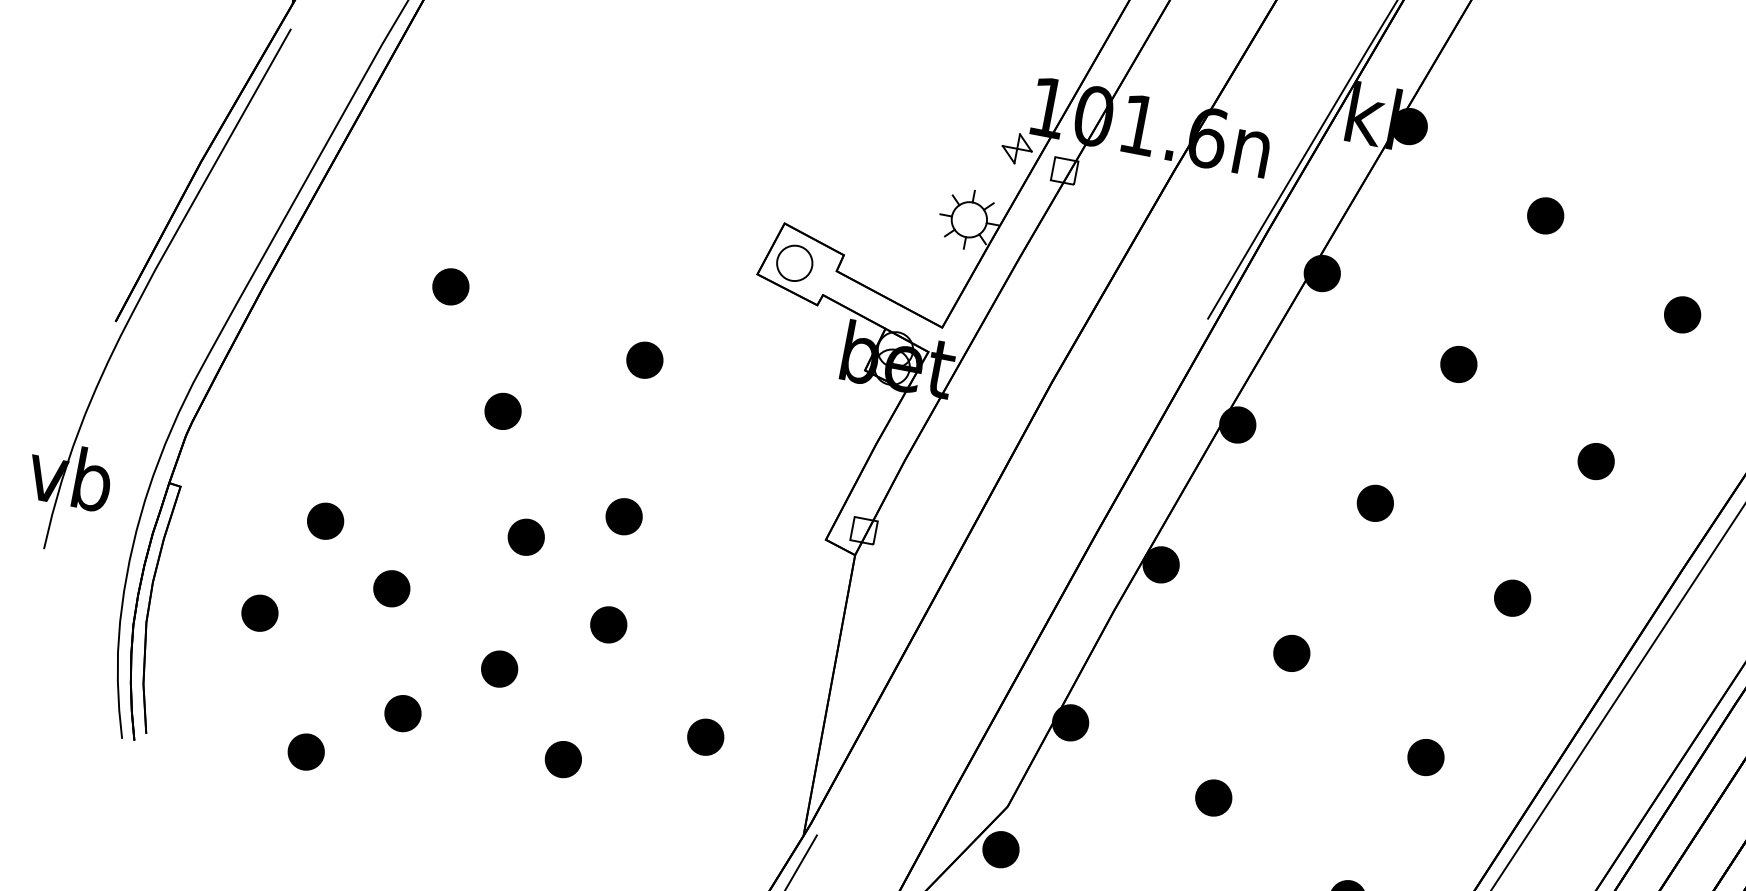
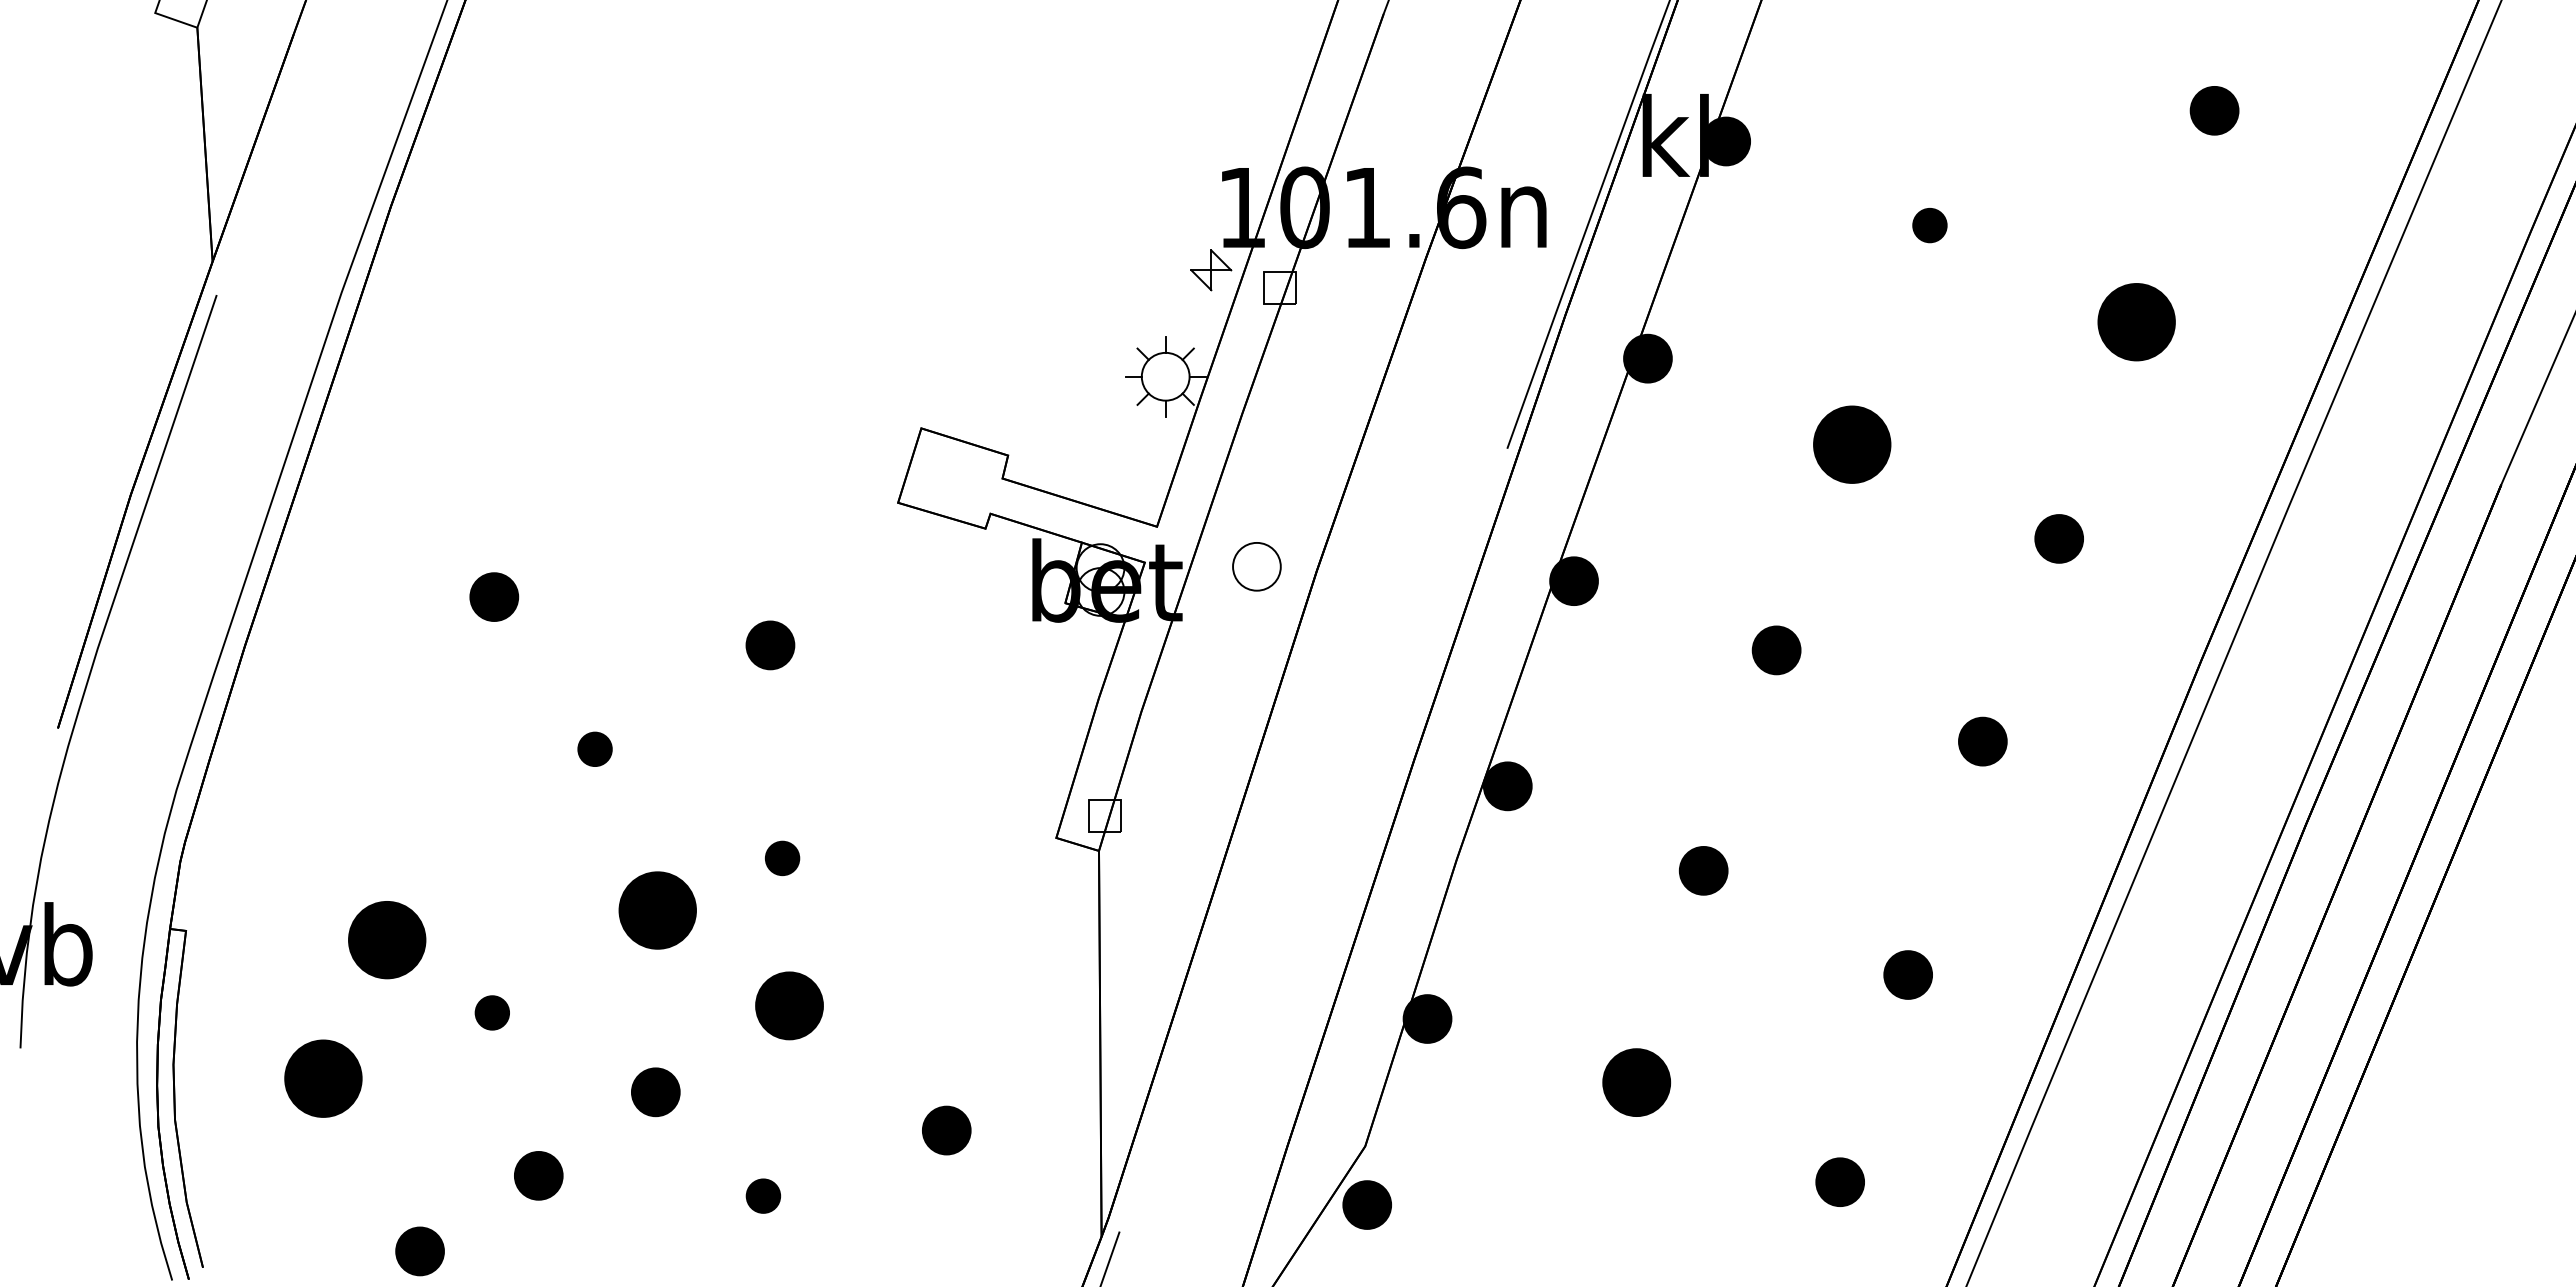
part: (1545, 215) -> (1929, 225), size x0.7
part: (794, 263) -> (1256, 566), moved
part: (1682, 314) -> (2136, 322), size x1.6
part: (1459, 364) -> (1852, 444), size x1.6
part: (502, 411) -> (594, 749), size x0.7
part: (624, 516) -> (782, 858), size x0.7
part: (325, 520) -> (387, 939), size x1.6
part: (526, 537) -> (657, 910), size x1.6
part: (392, 588) -> (492, 1012), size x0.7
part: (260, 613) -> (323, 1078), size x1.6
part: (608, 624) -> (789, 1005), size x1.4
part: (563, 759) -> (763, 1195), size x0.7
part: (1213, 797) -> (1636, 1082), size x1.4

